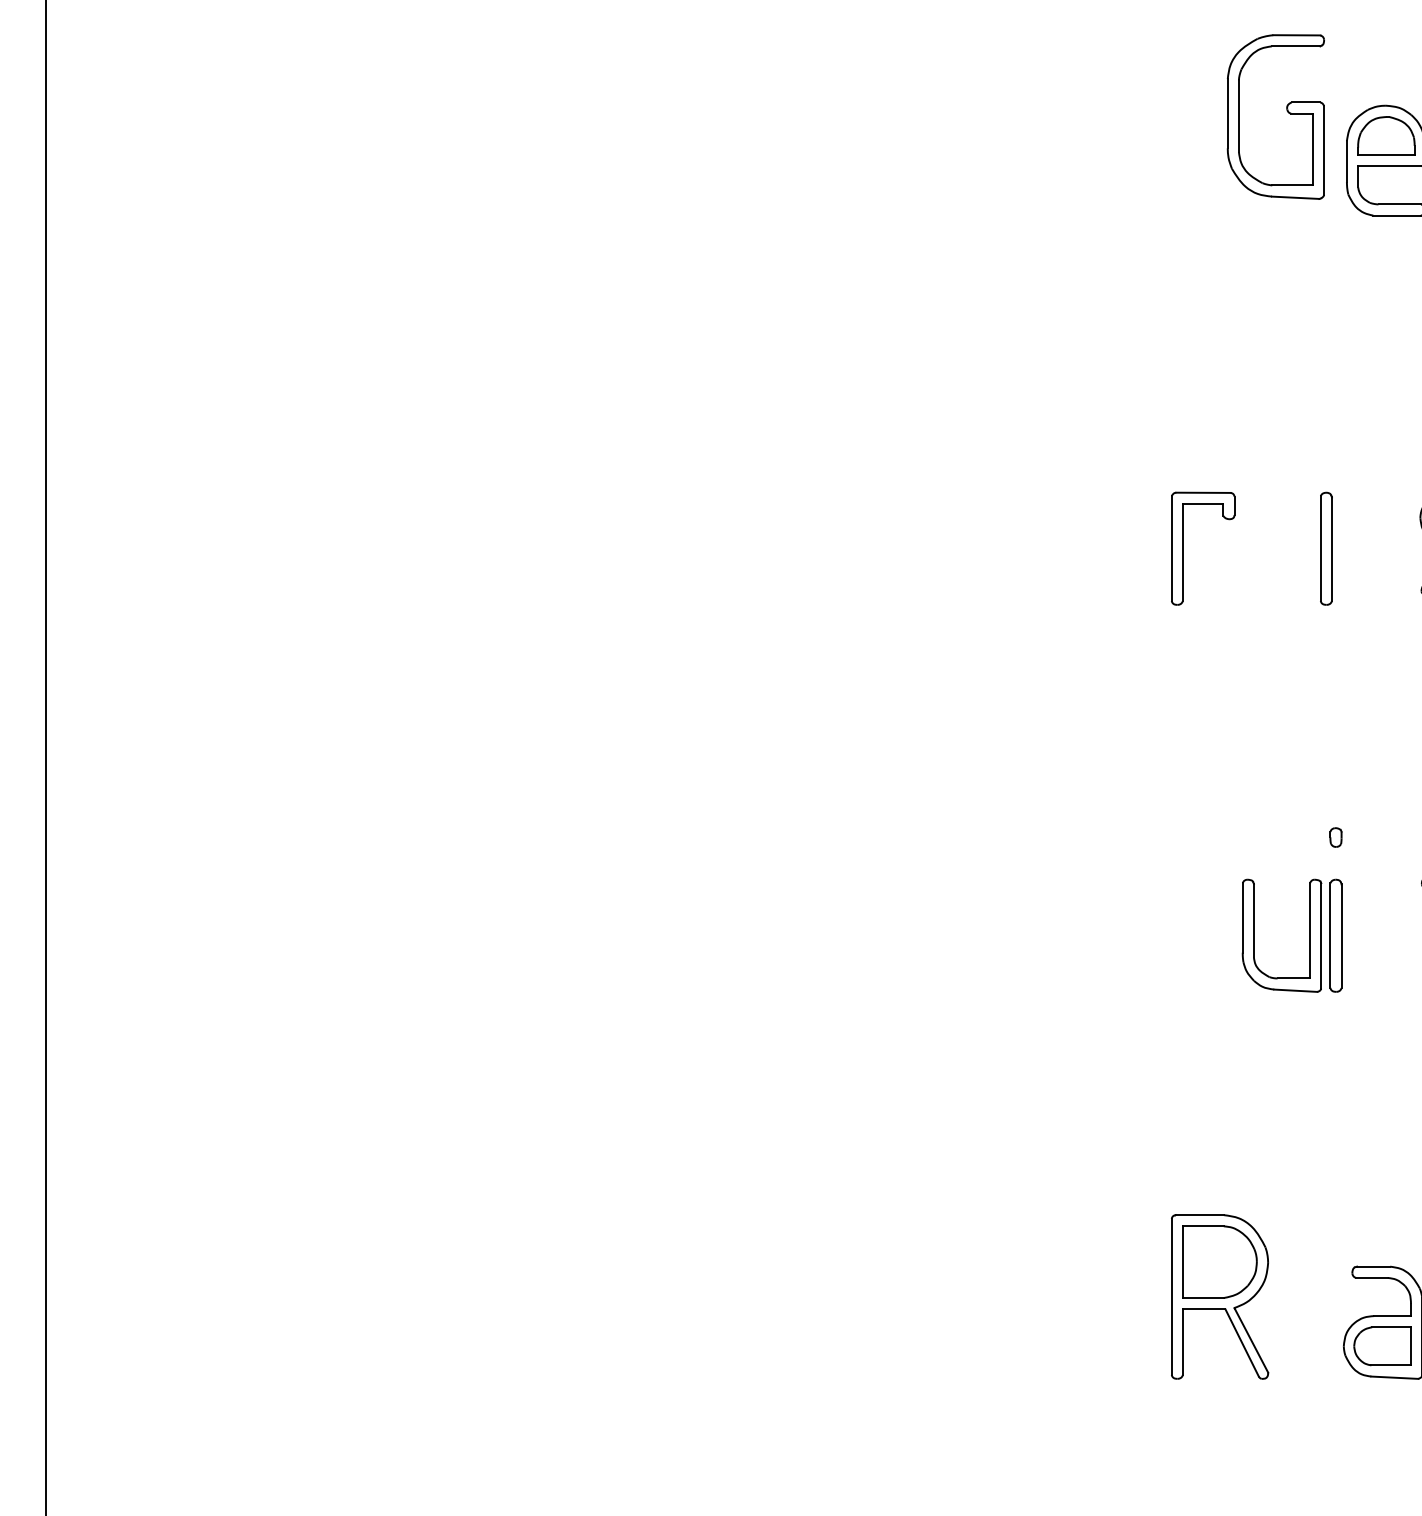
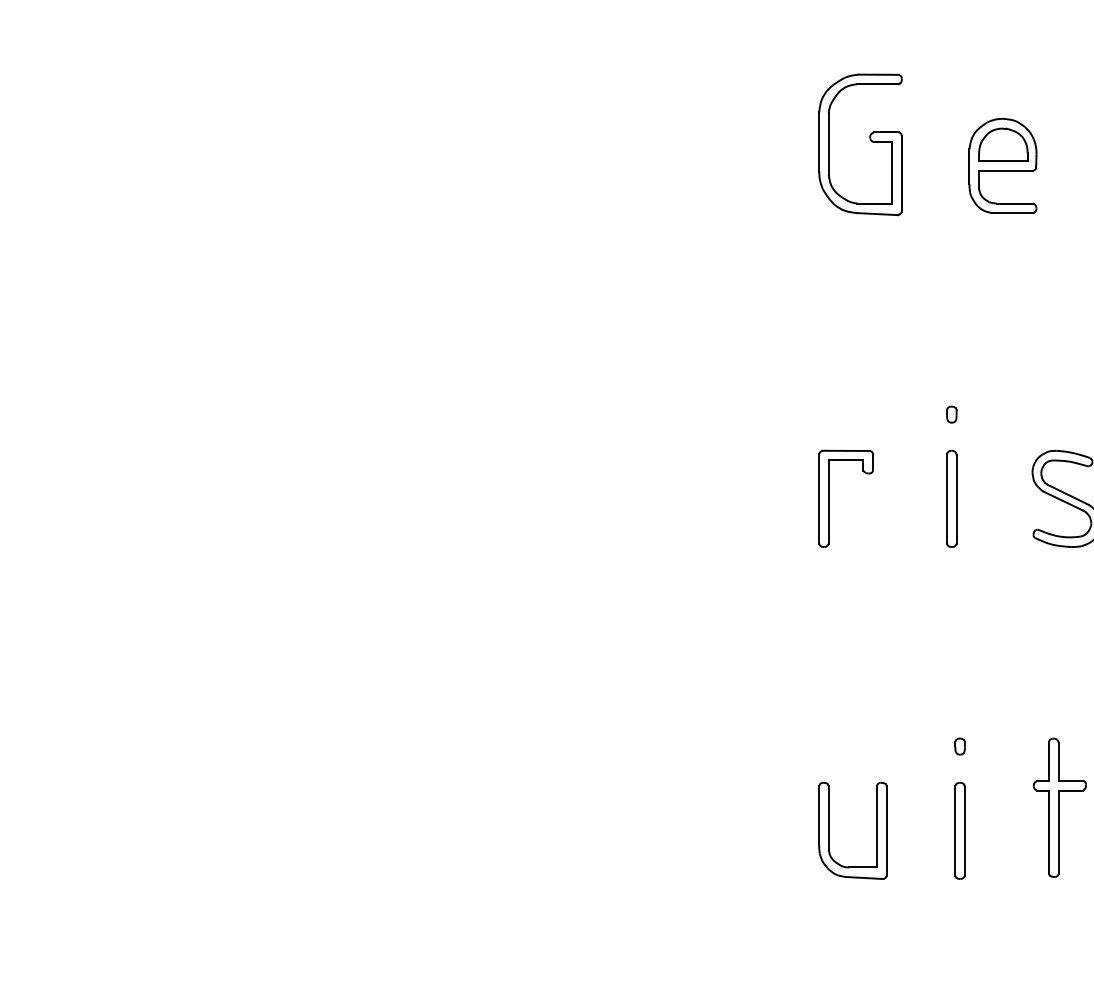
part: (1286, 110) -> (869, 139), moved
part: (1325, 450) -> (951, 414), added
part: (1254, 935) -> (829, 830), moved

